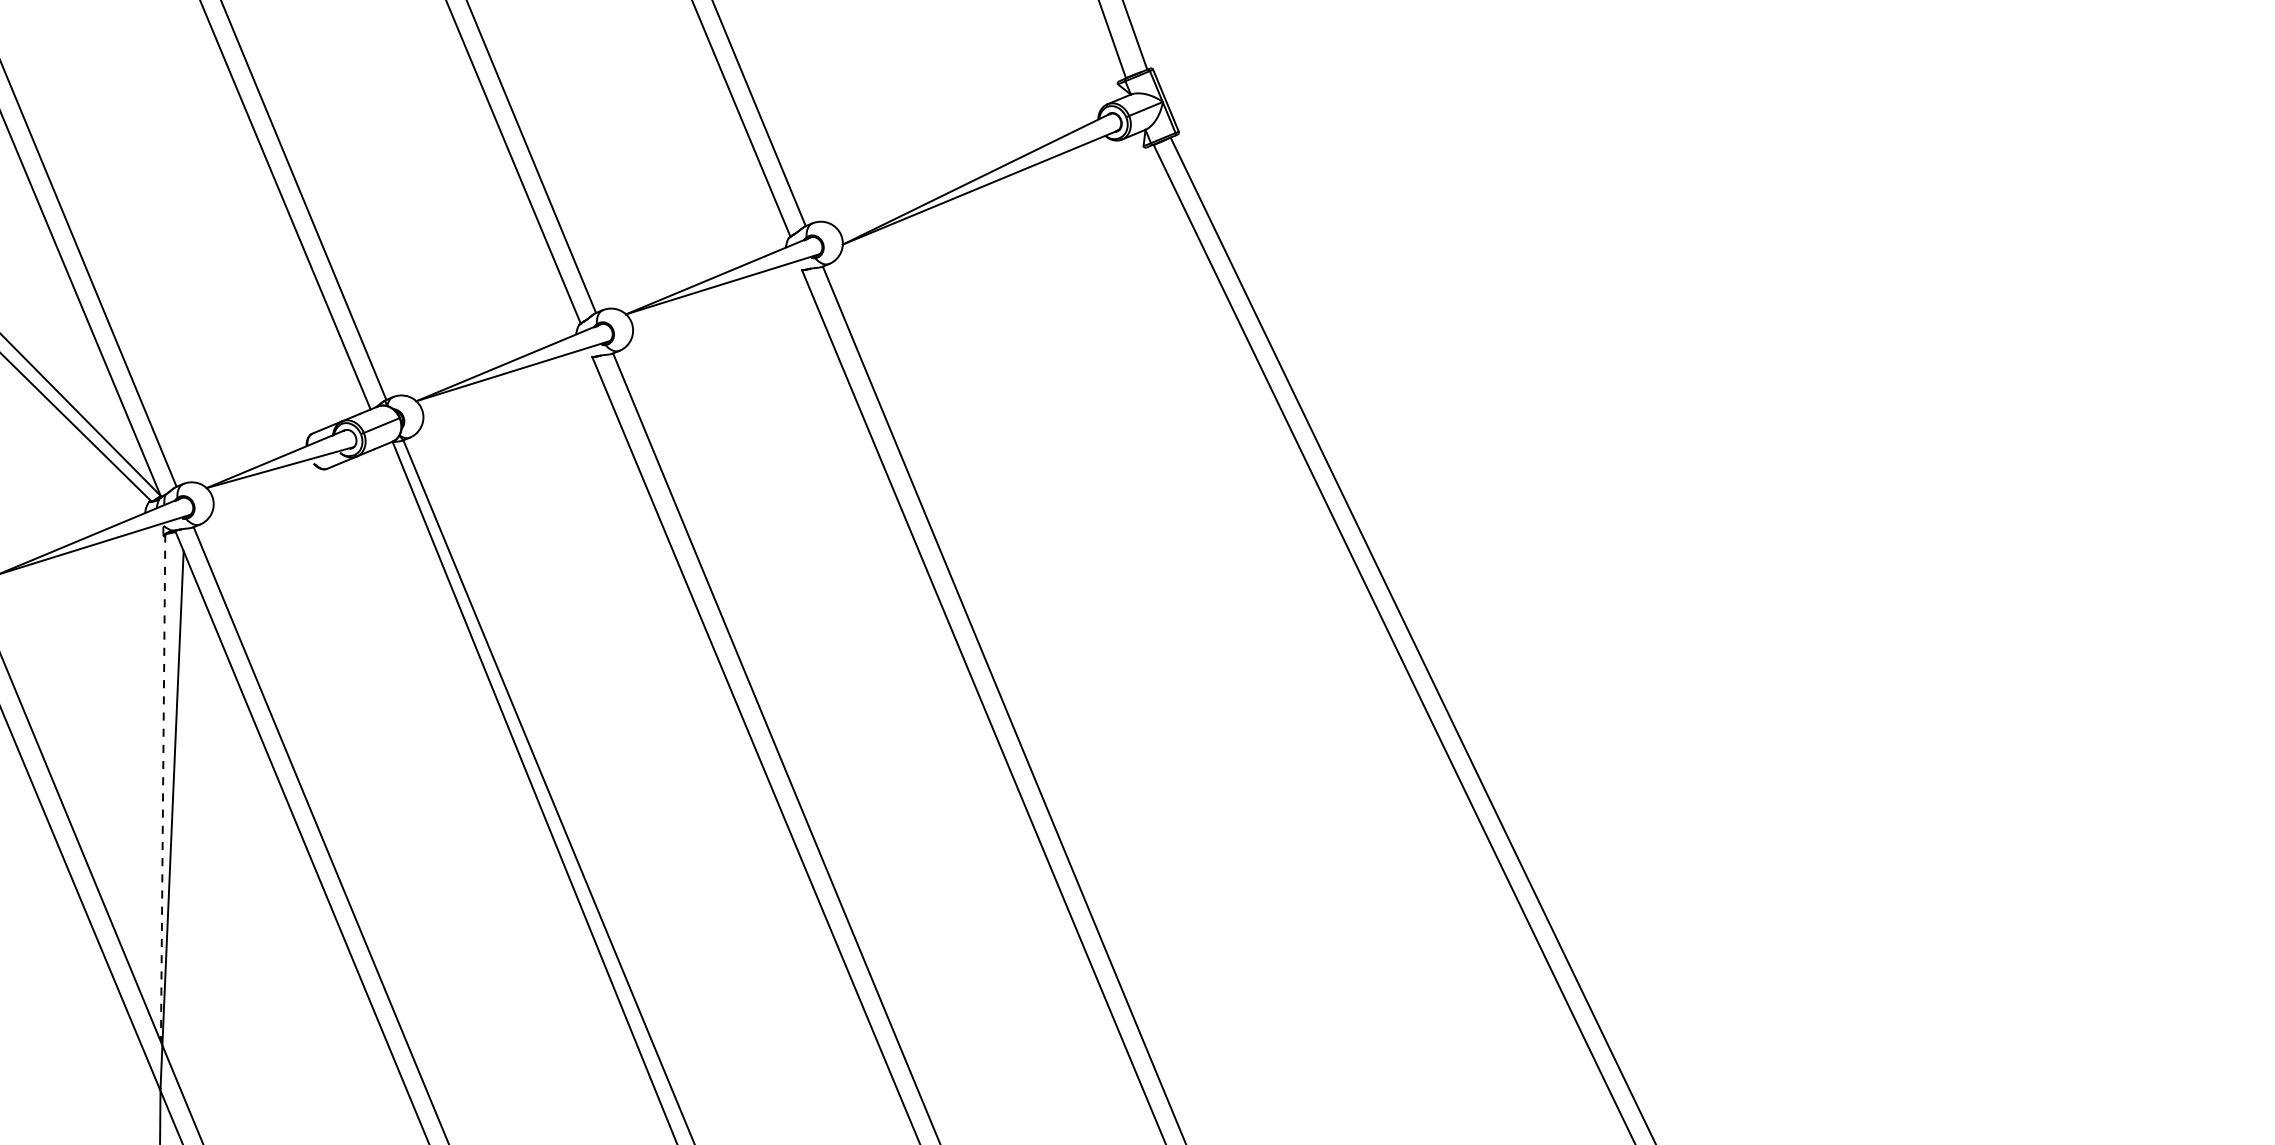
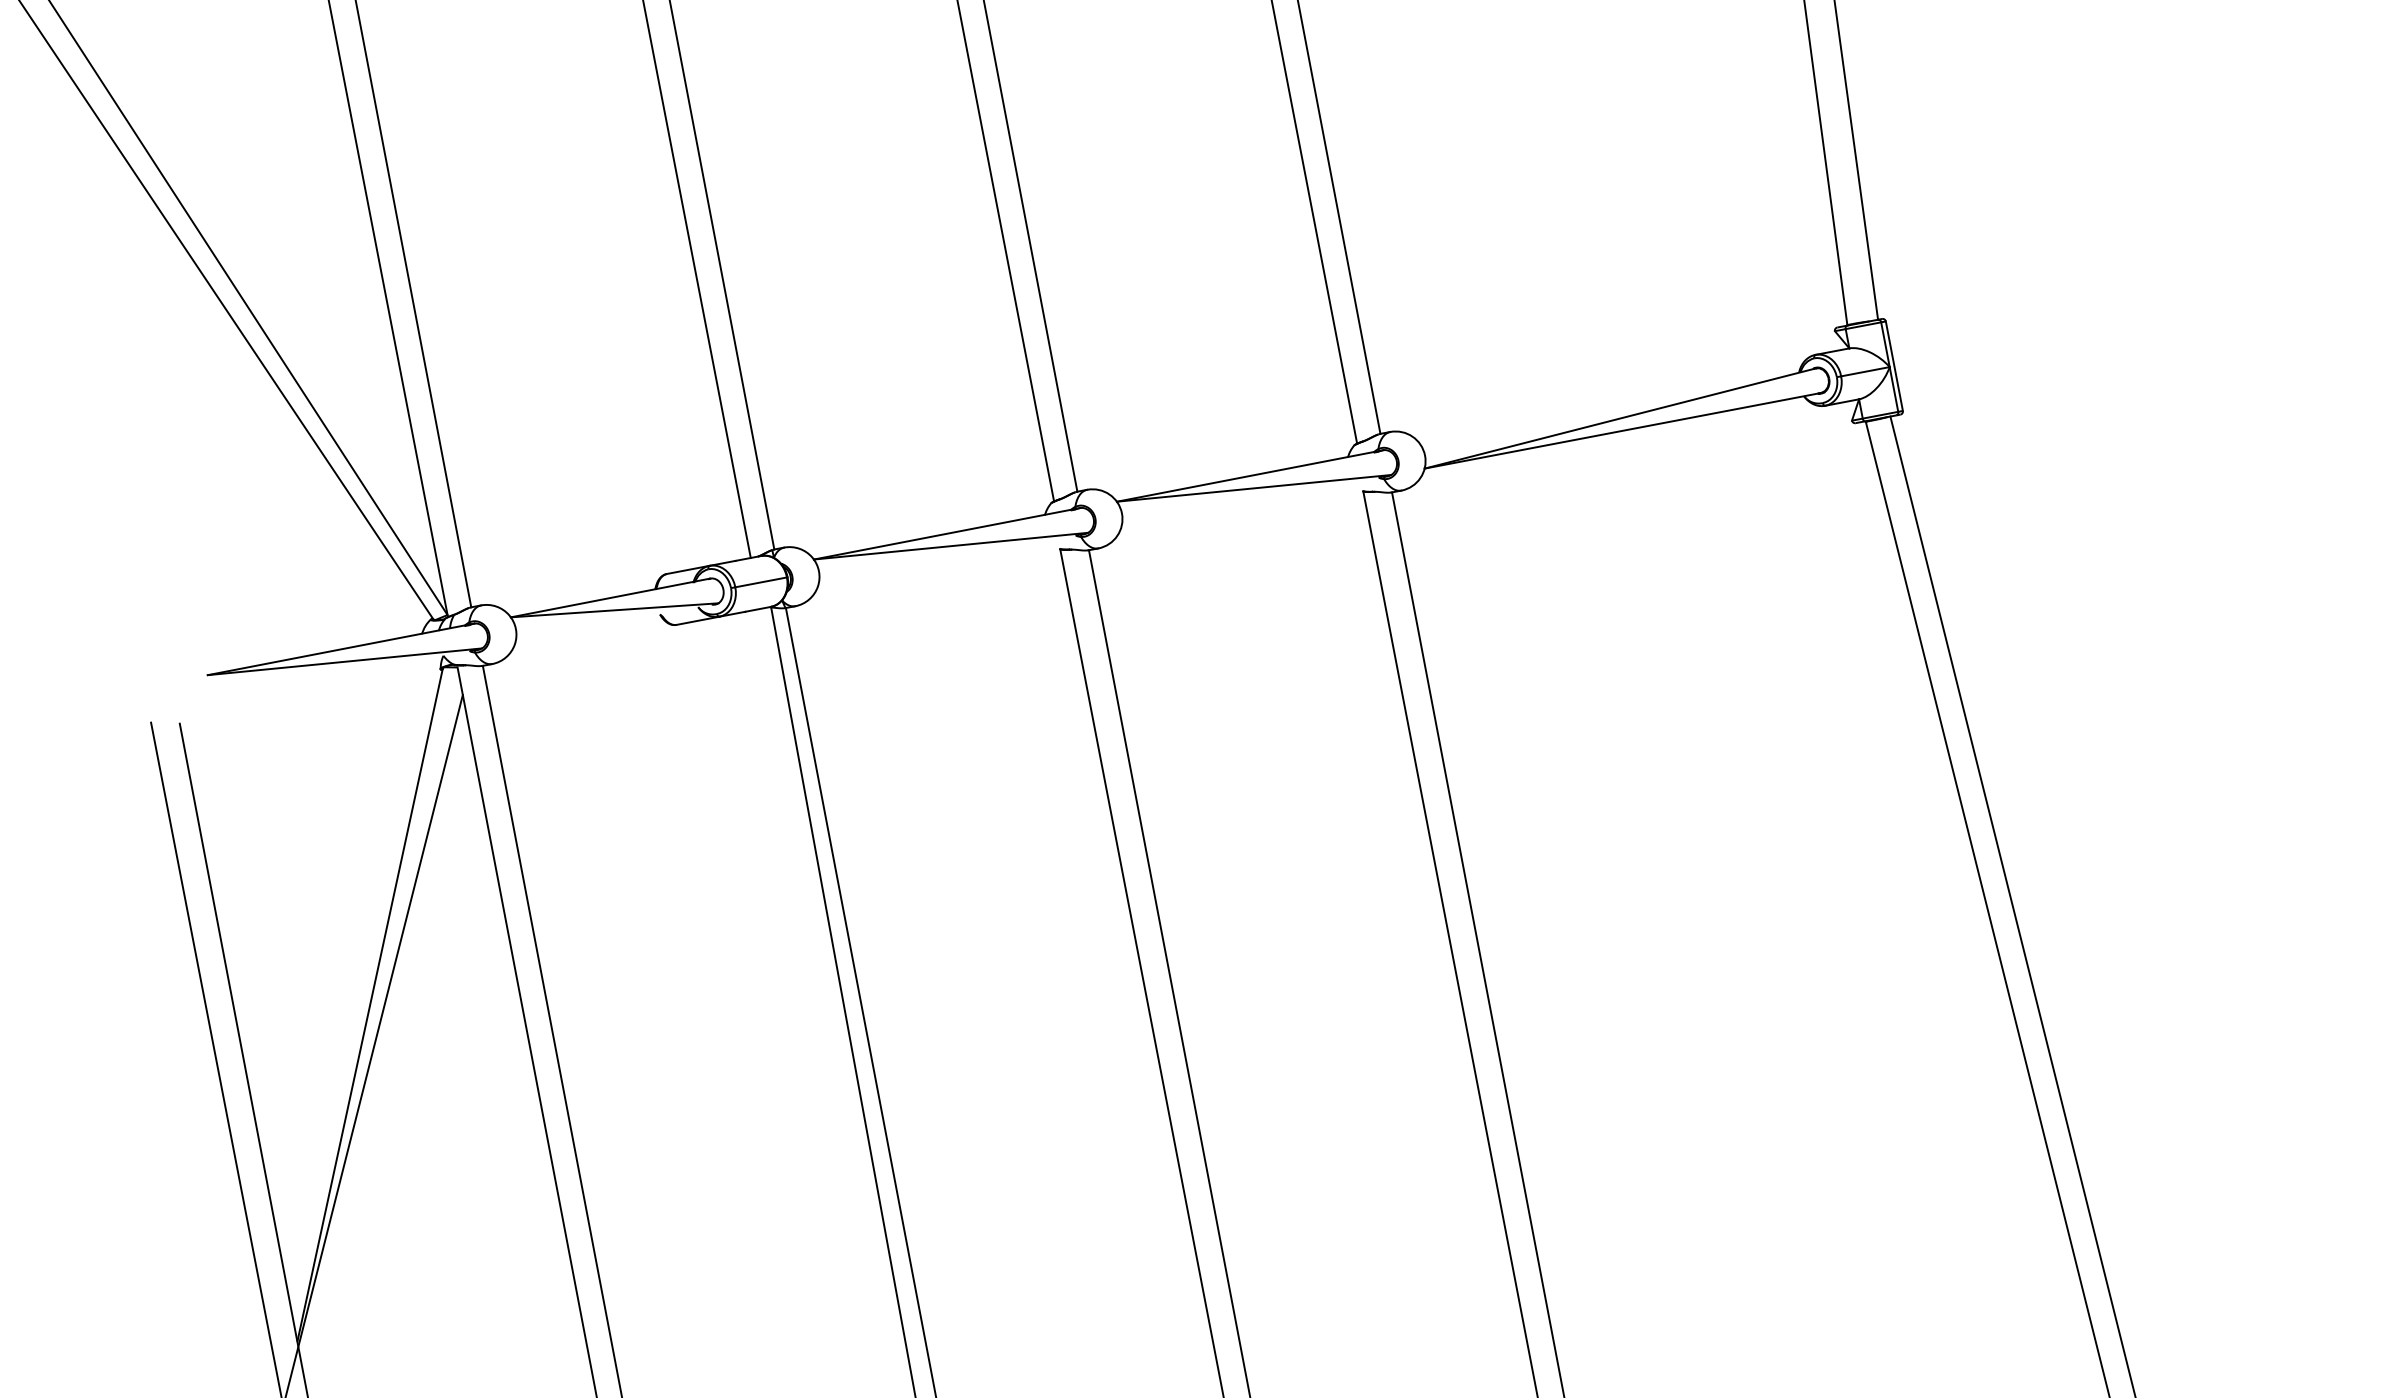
line: (163, 788) -> (370, 1005), dashed -> solid

